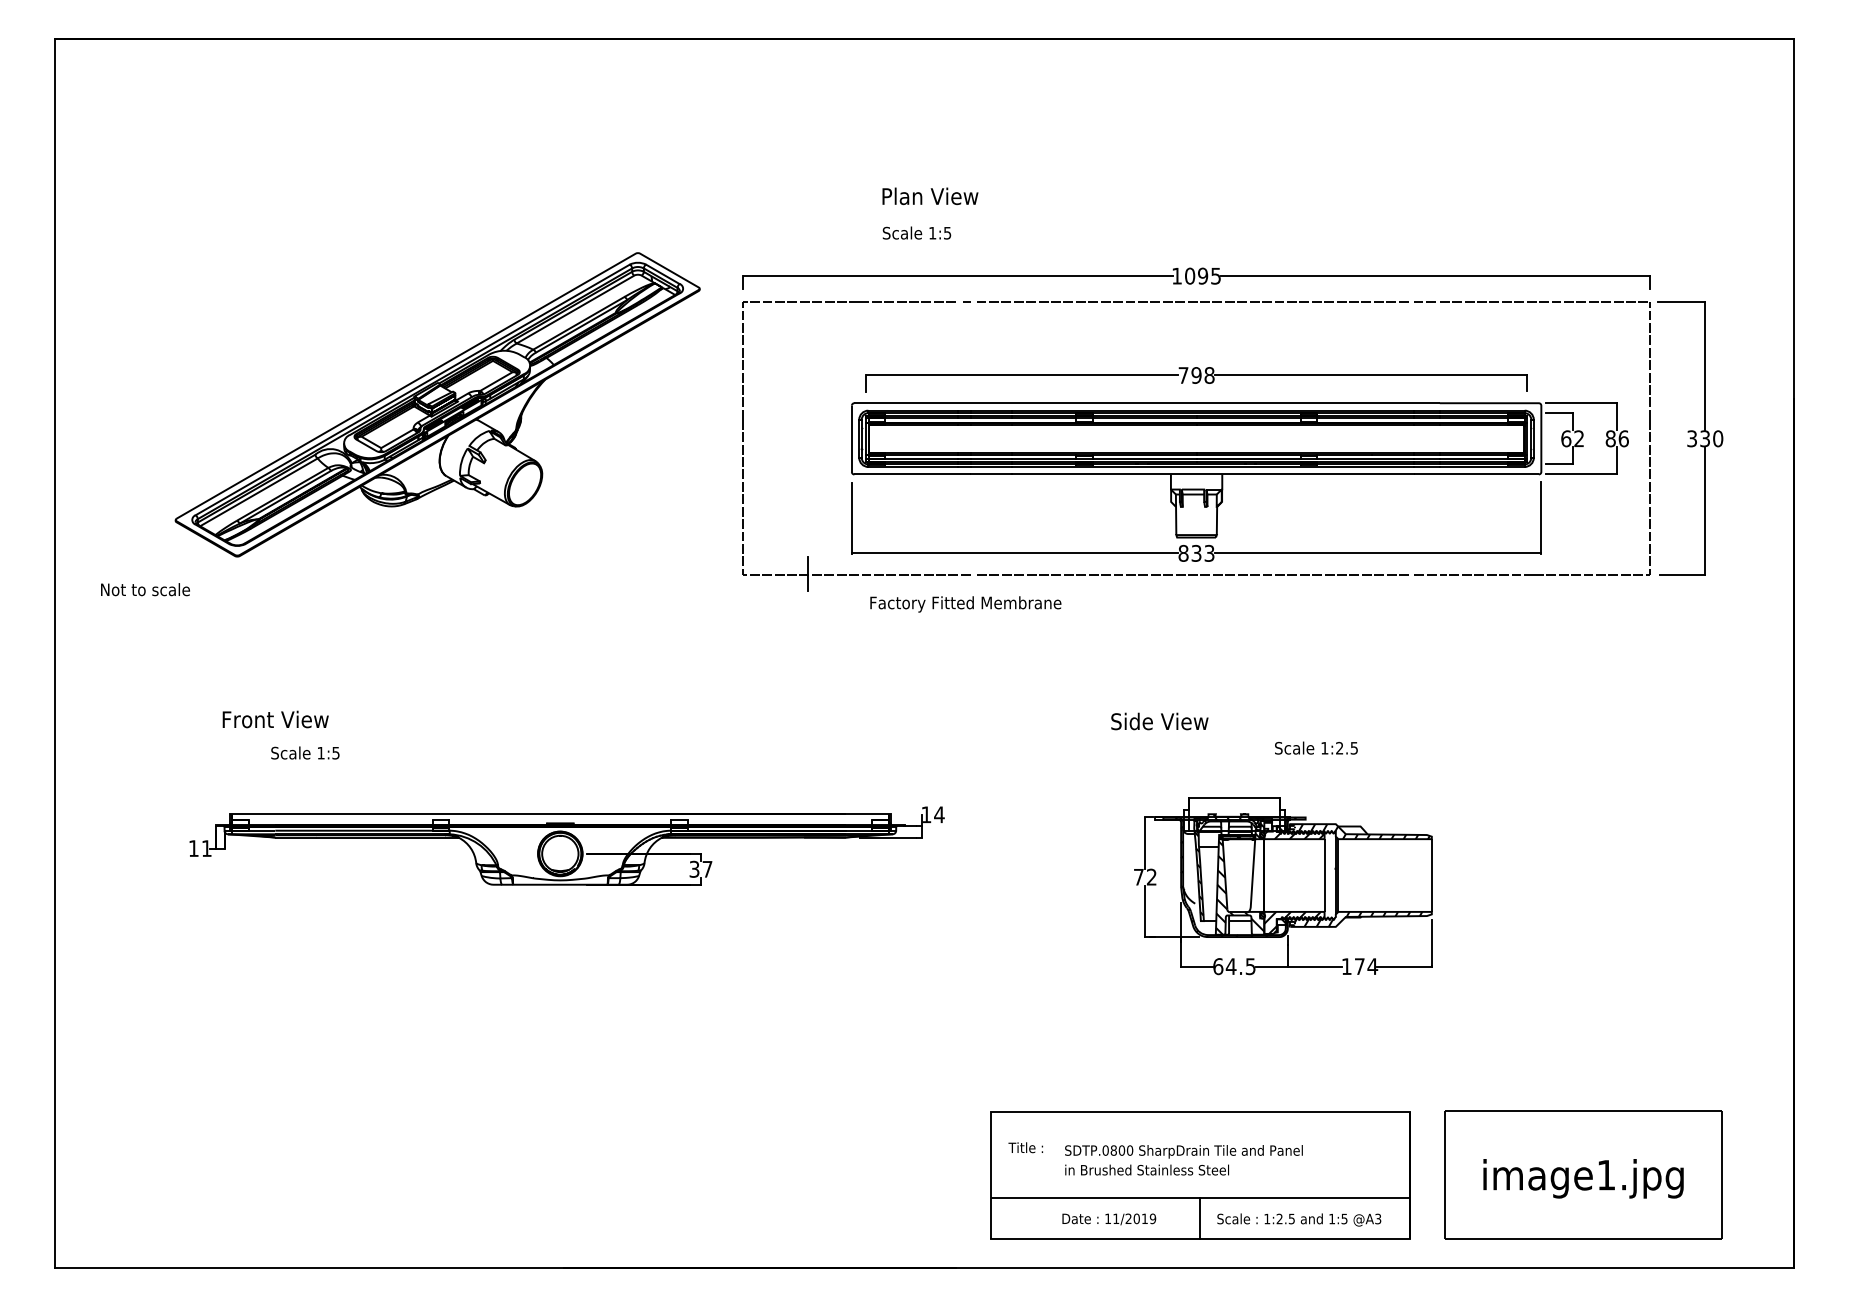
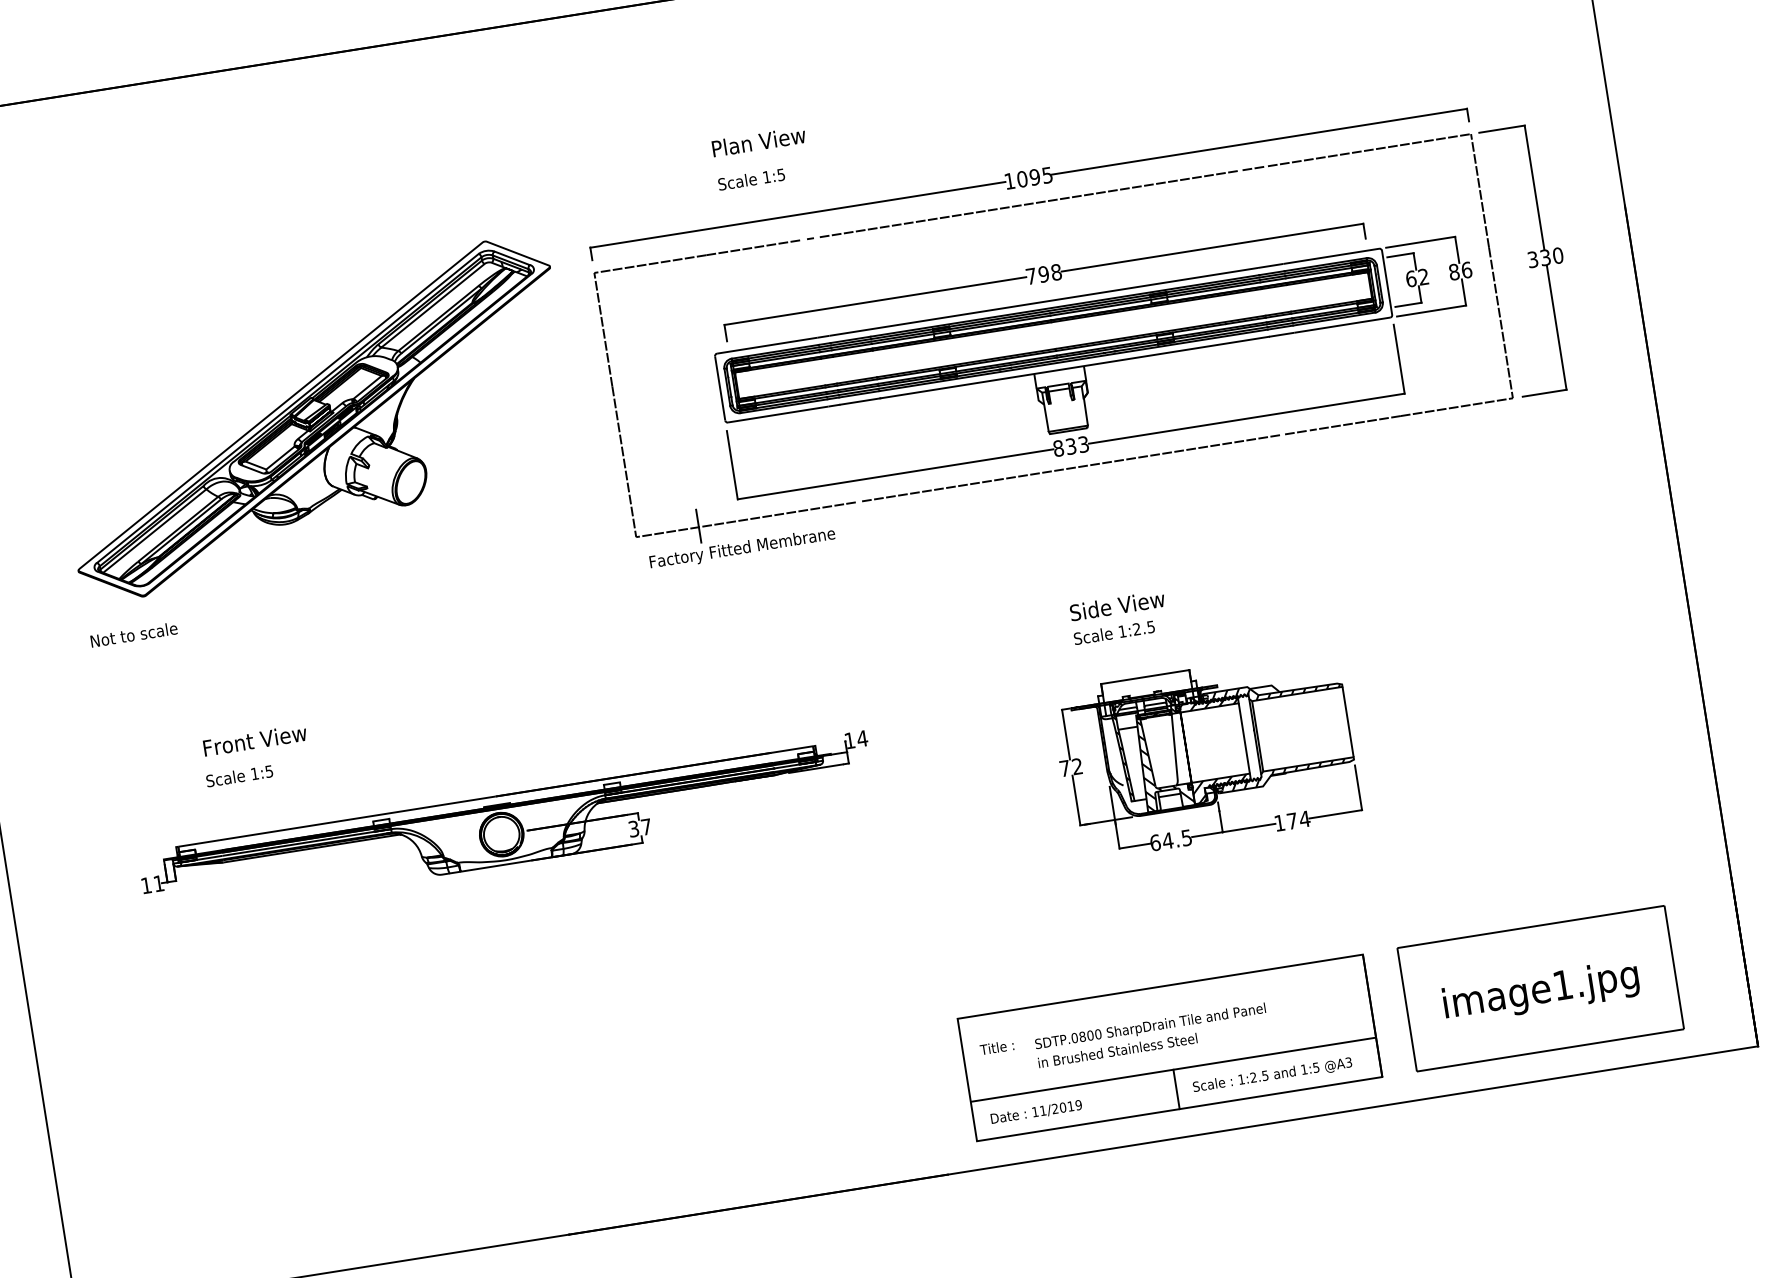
text: (145, 589) -> (134, 634), moved
text: (965, 604) -> (742, 549), moved
text: (275, 719) -> (254, 740), moved
text: (1159, 721) -> (1117, 605), moved
text: (1316, 747) -> (1114, 632), moved
text: (1109, 1219) -> (1036, 1112), moved

